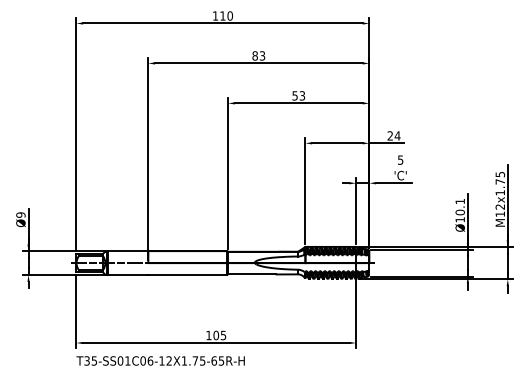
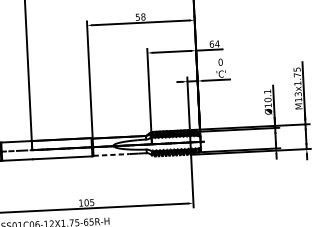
text: (302, 95) -> (143, 16), 53 -> 58
text: (390, 135) -> (211, 43), 24 -> 64
text: (400, 159) -> (220, 61), 5 -> 0
text: (500, 206) -> (298, 93), M12x1.75 -> M13x1.75
line: (251, 274) -> (111, 154), solid -> dashed

